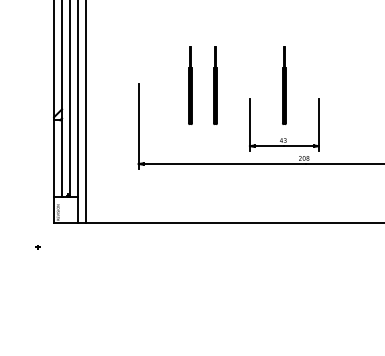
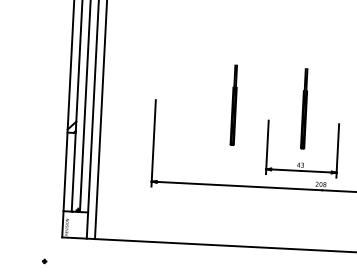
line: (190, 85) -> (208, 104), removed

